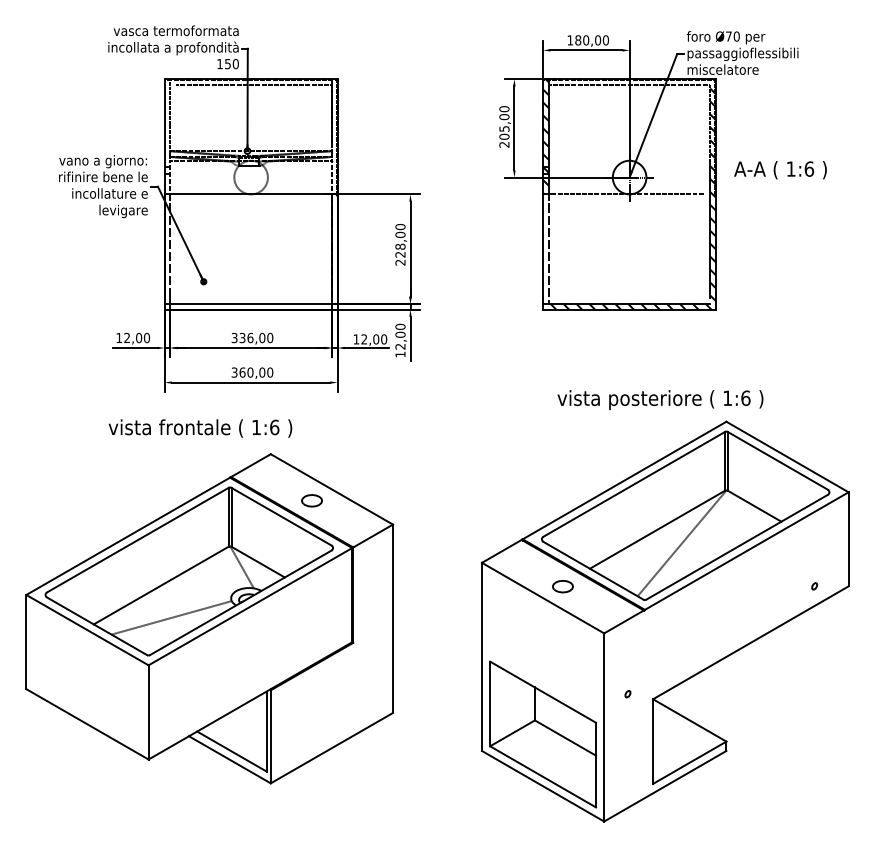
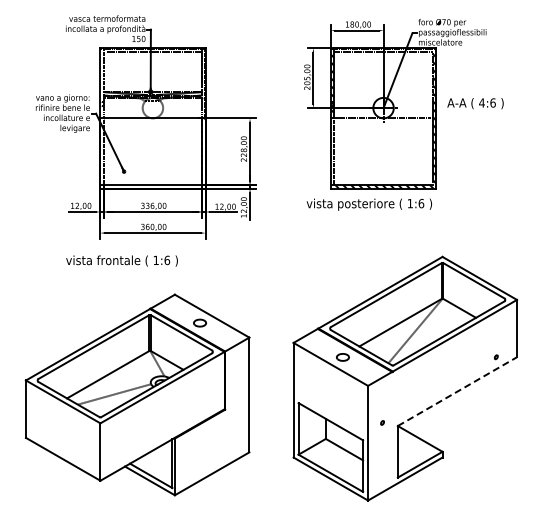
text: (790, 168) -> (481, 102), 1:6 -> 4:6
text: (659, 399) -> (368, 204), moved
part: (209, 617) -> (137, 394), moved
line: (750, 642) -> (457, 391), solid -> dashed

